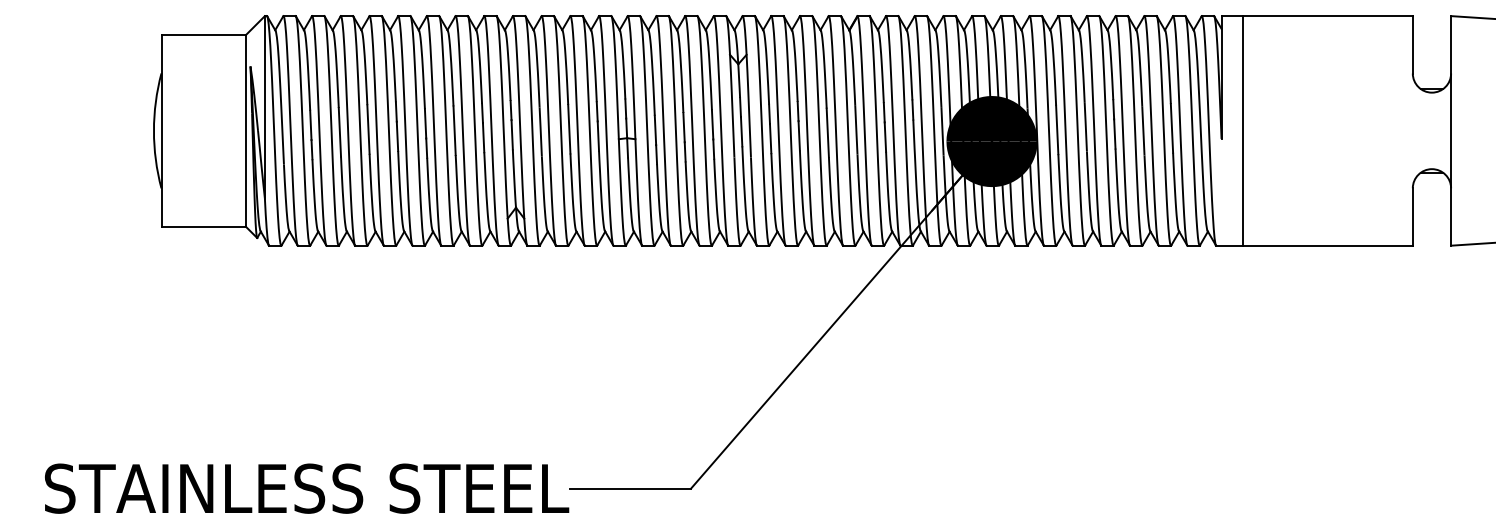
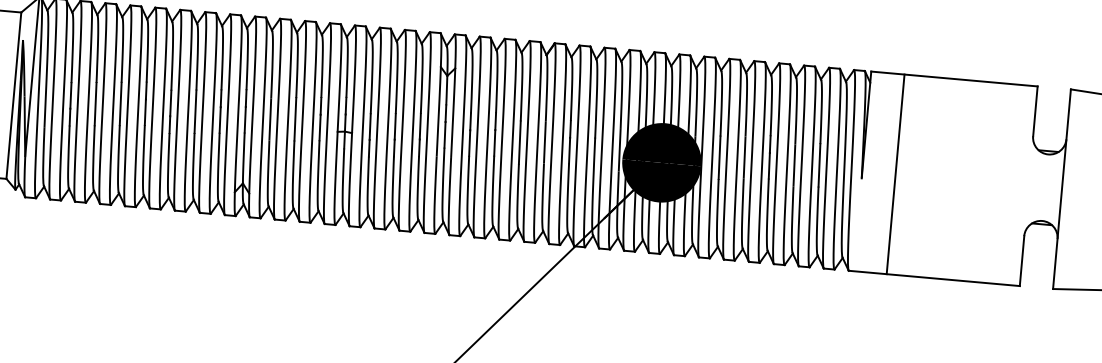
line: (1242, 130) -> (895, 173), moved

